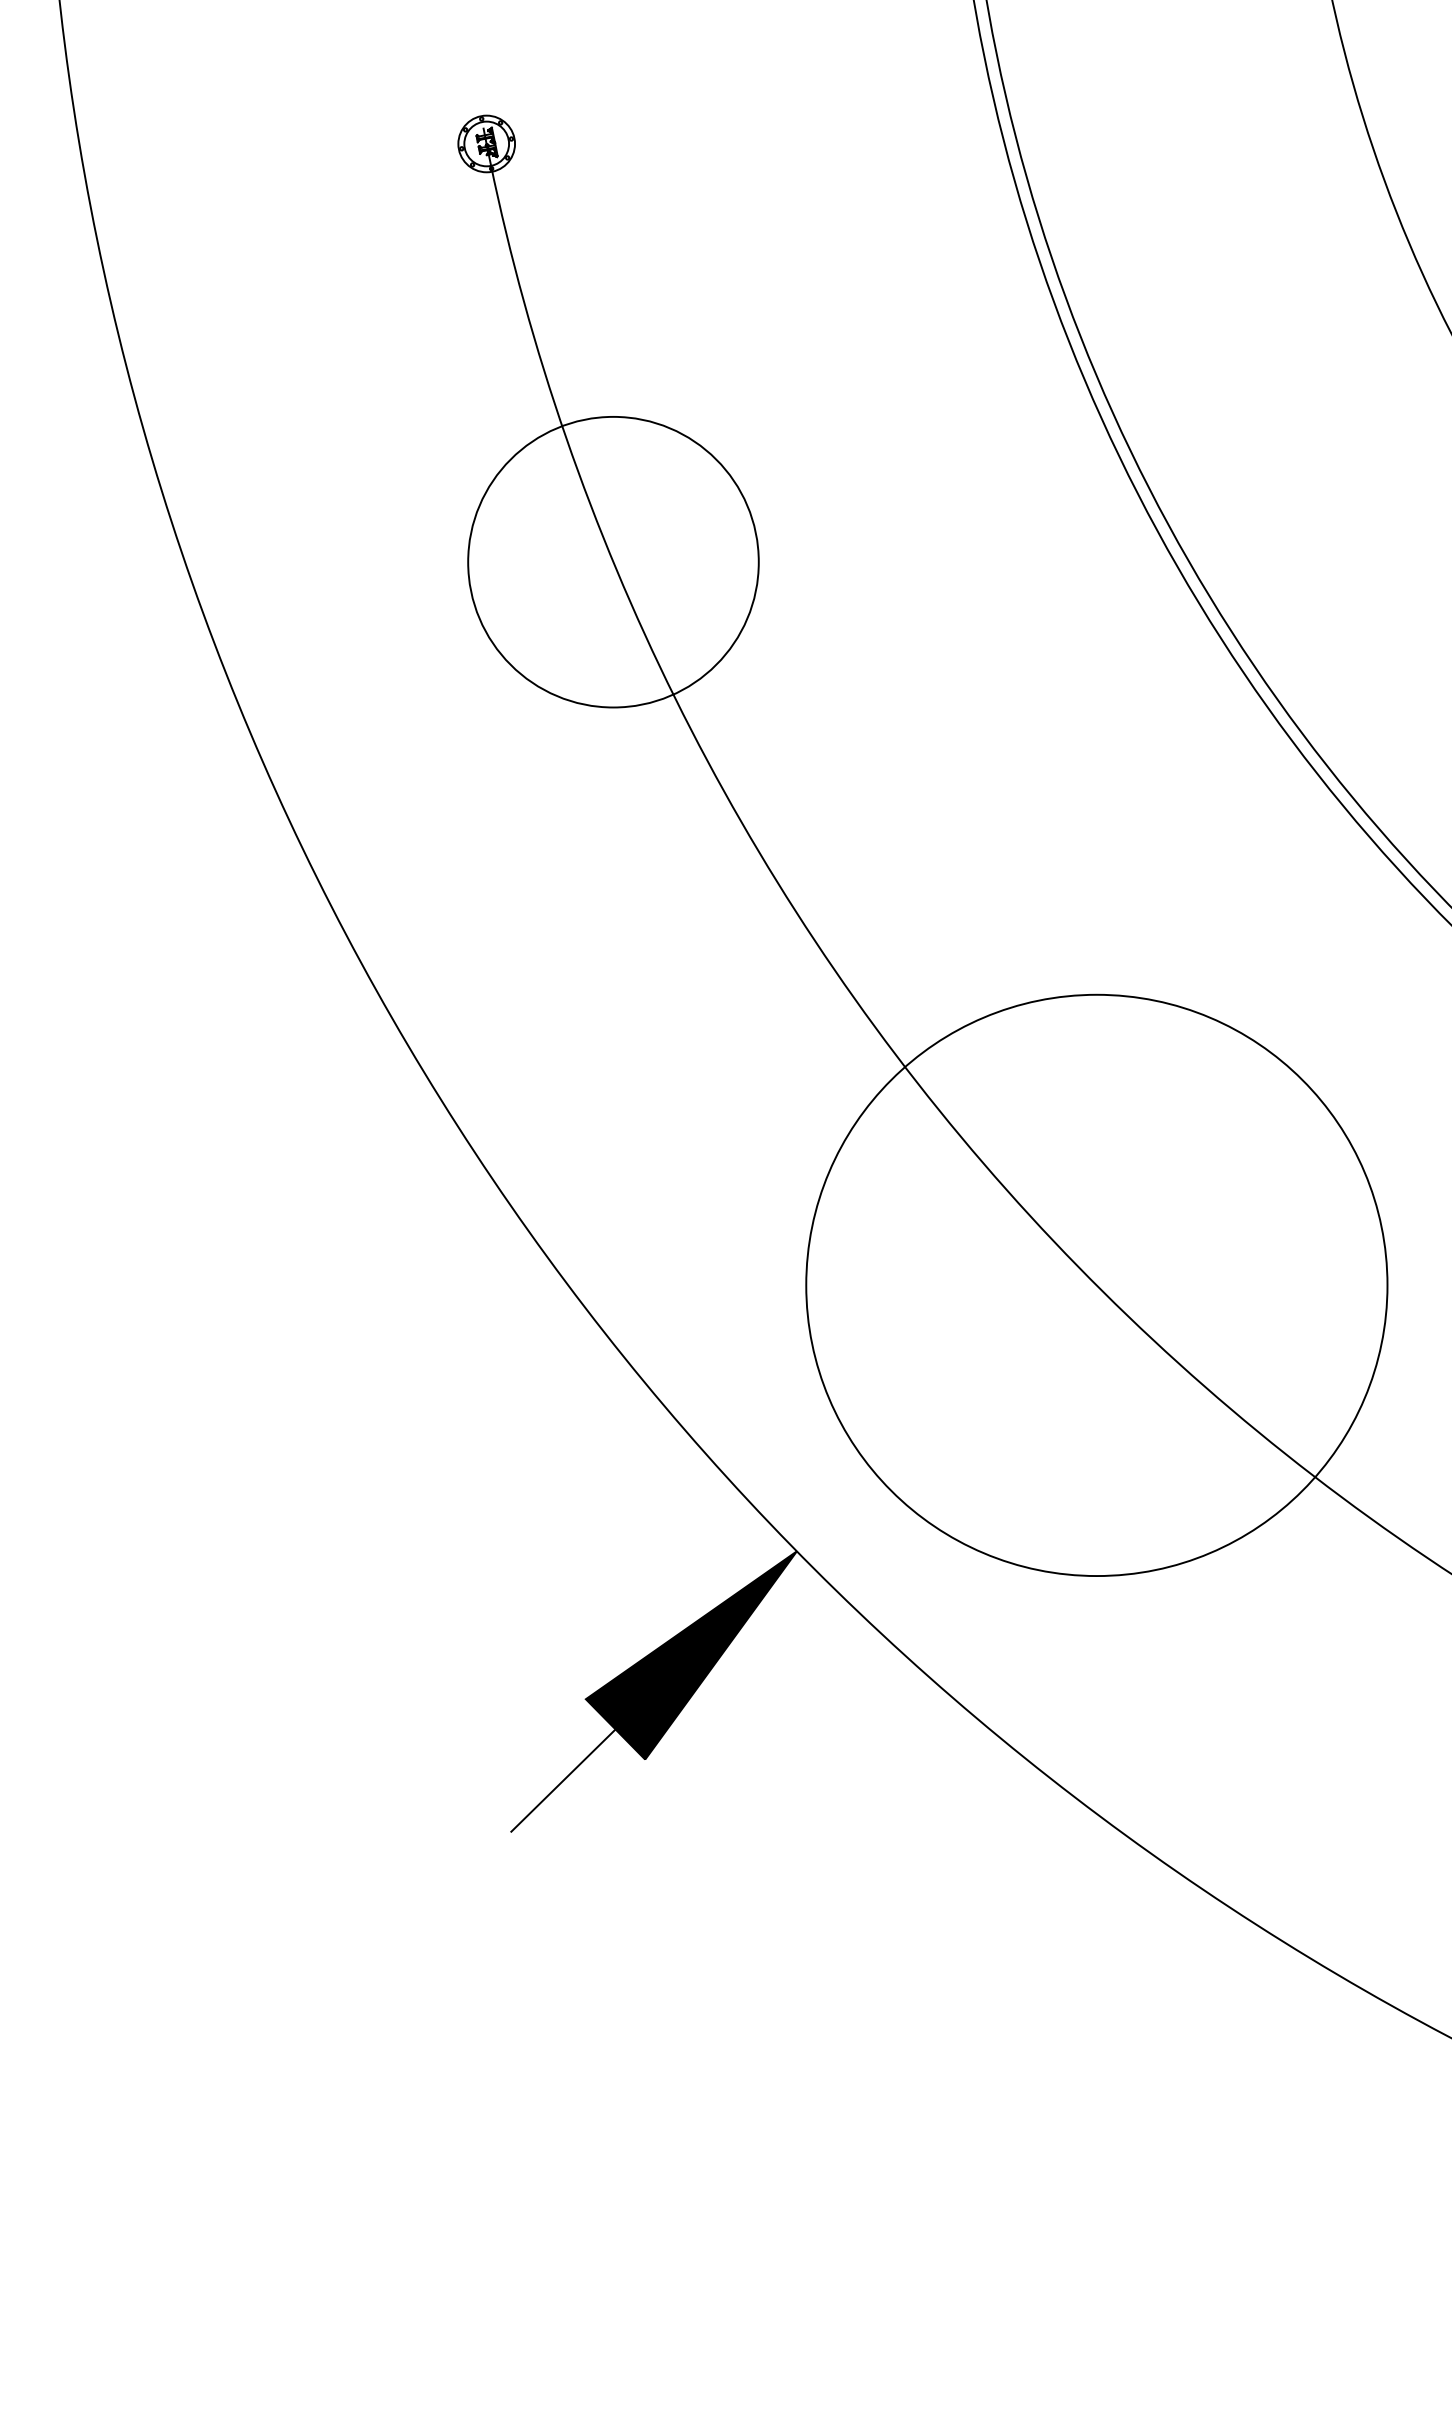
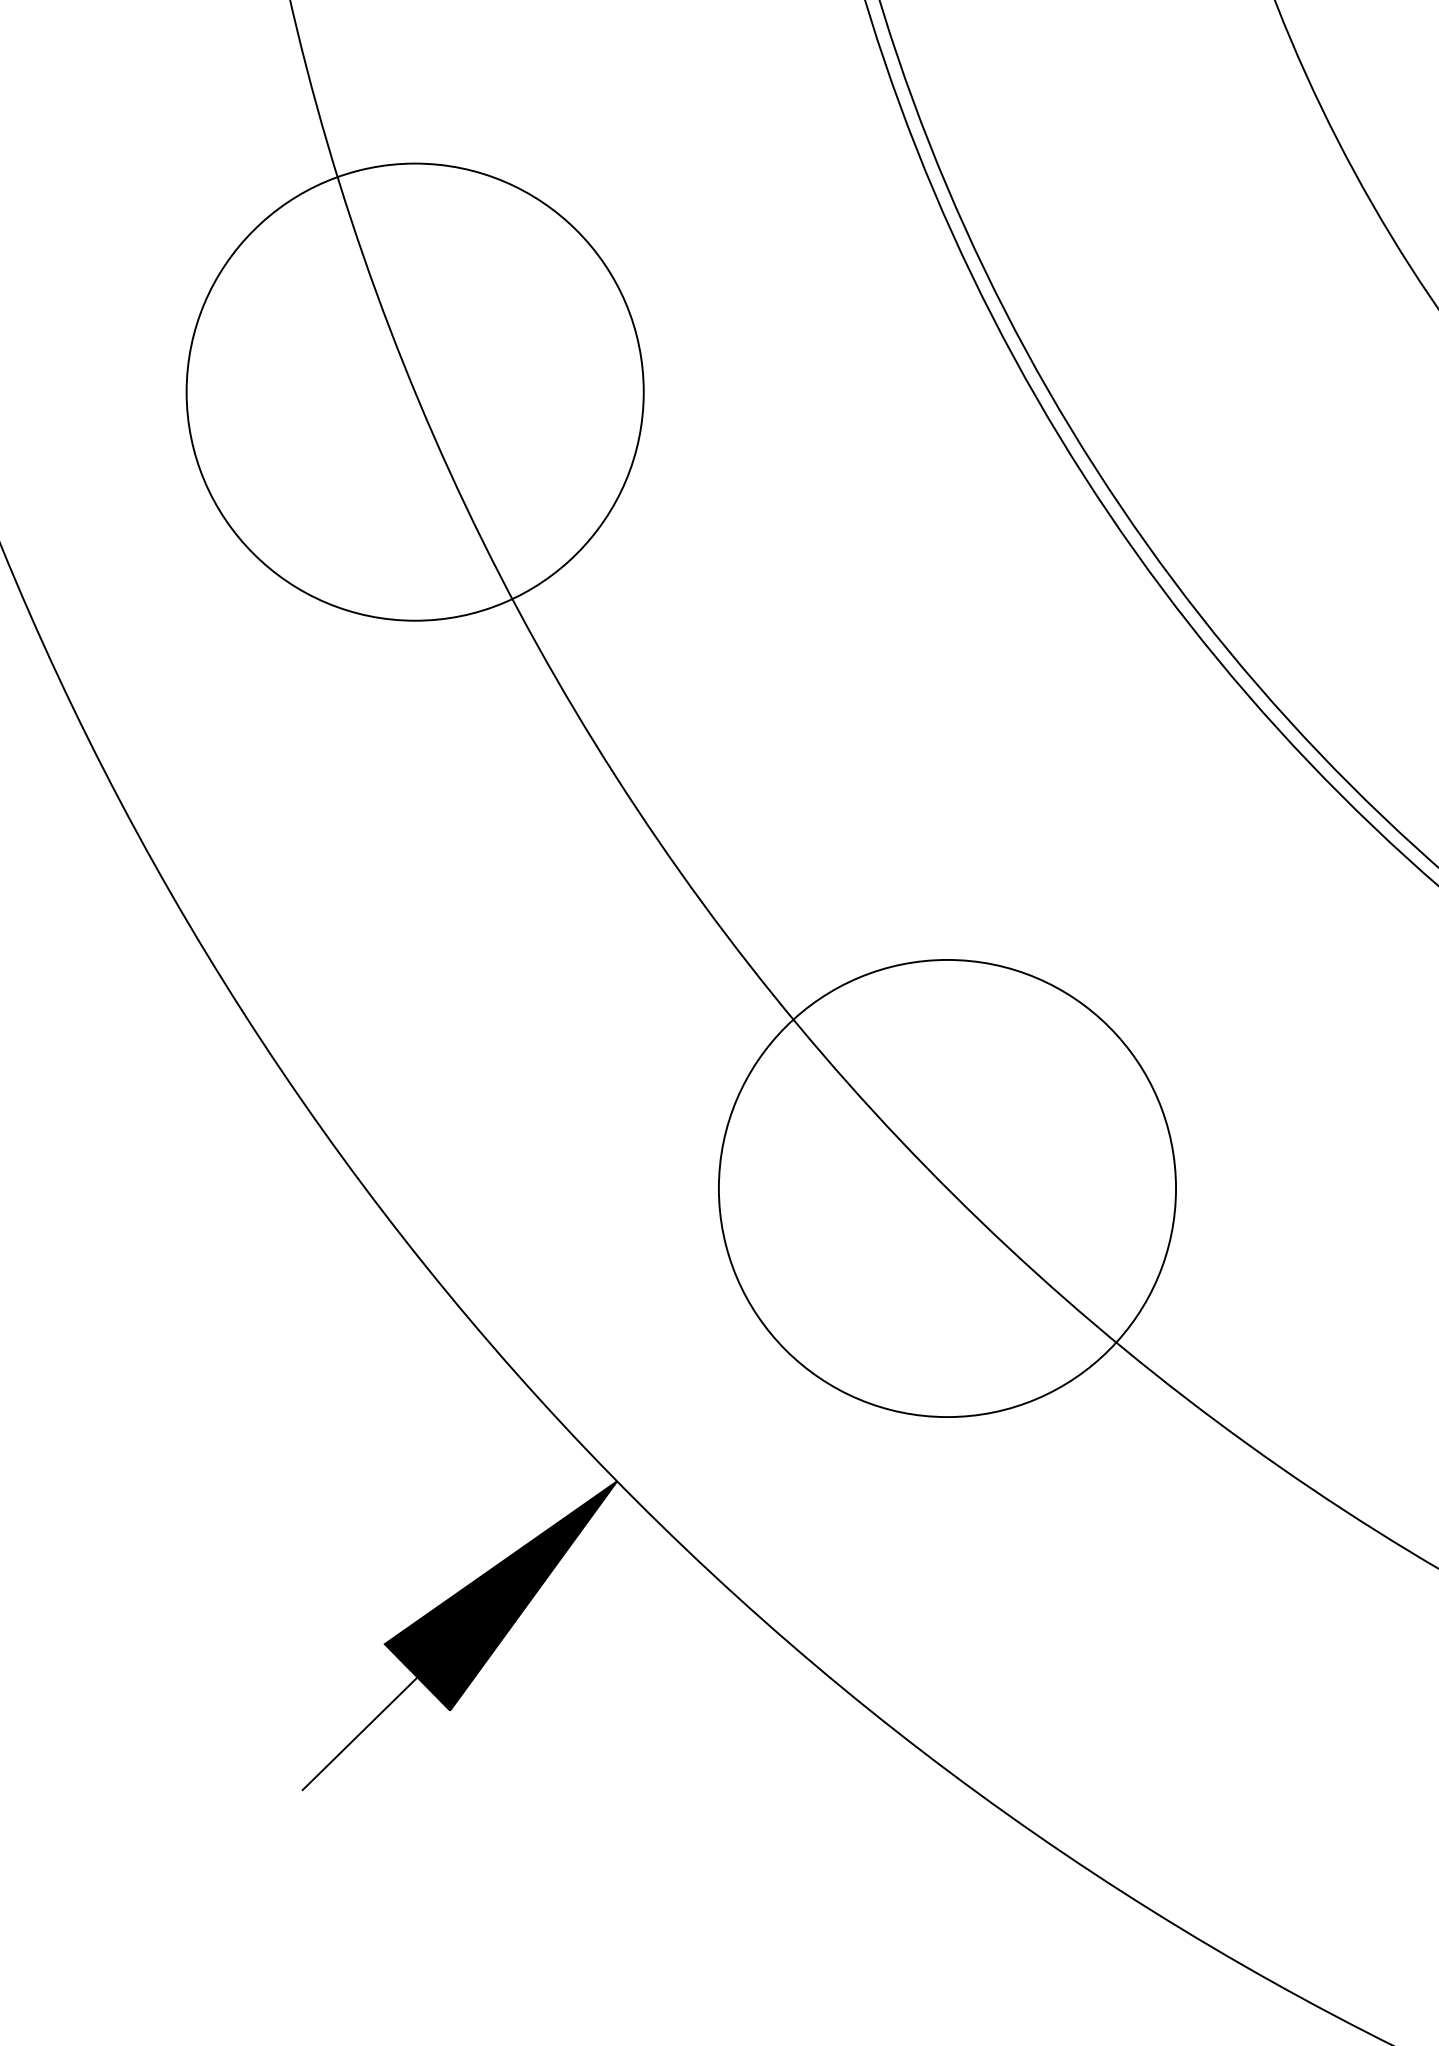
circle: (613, 561) -> (415, 391), size x1.43
circle: (1096, 1285) -> (947, 1188), size x0.71

